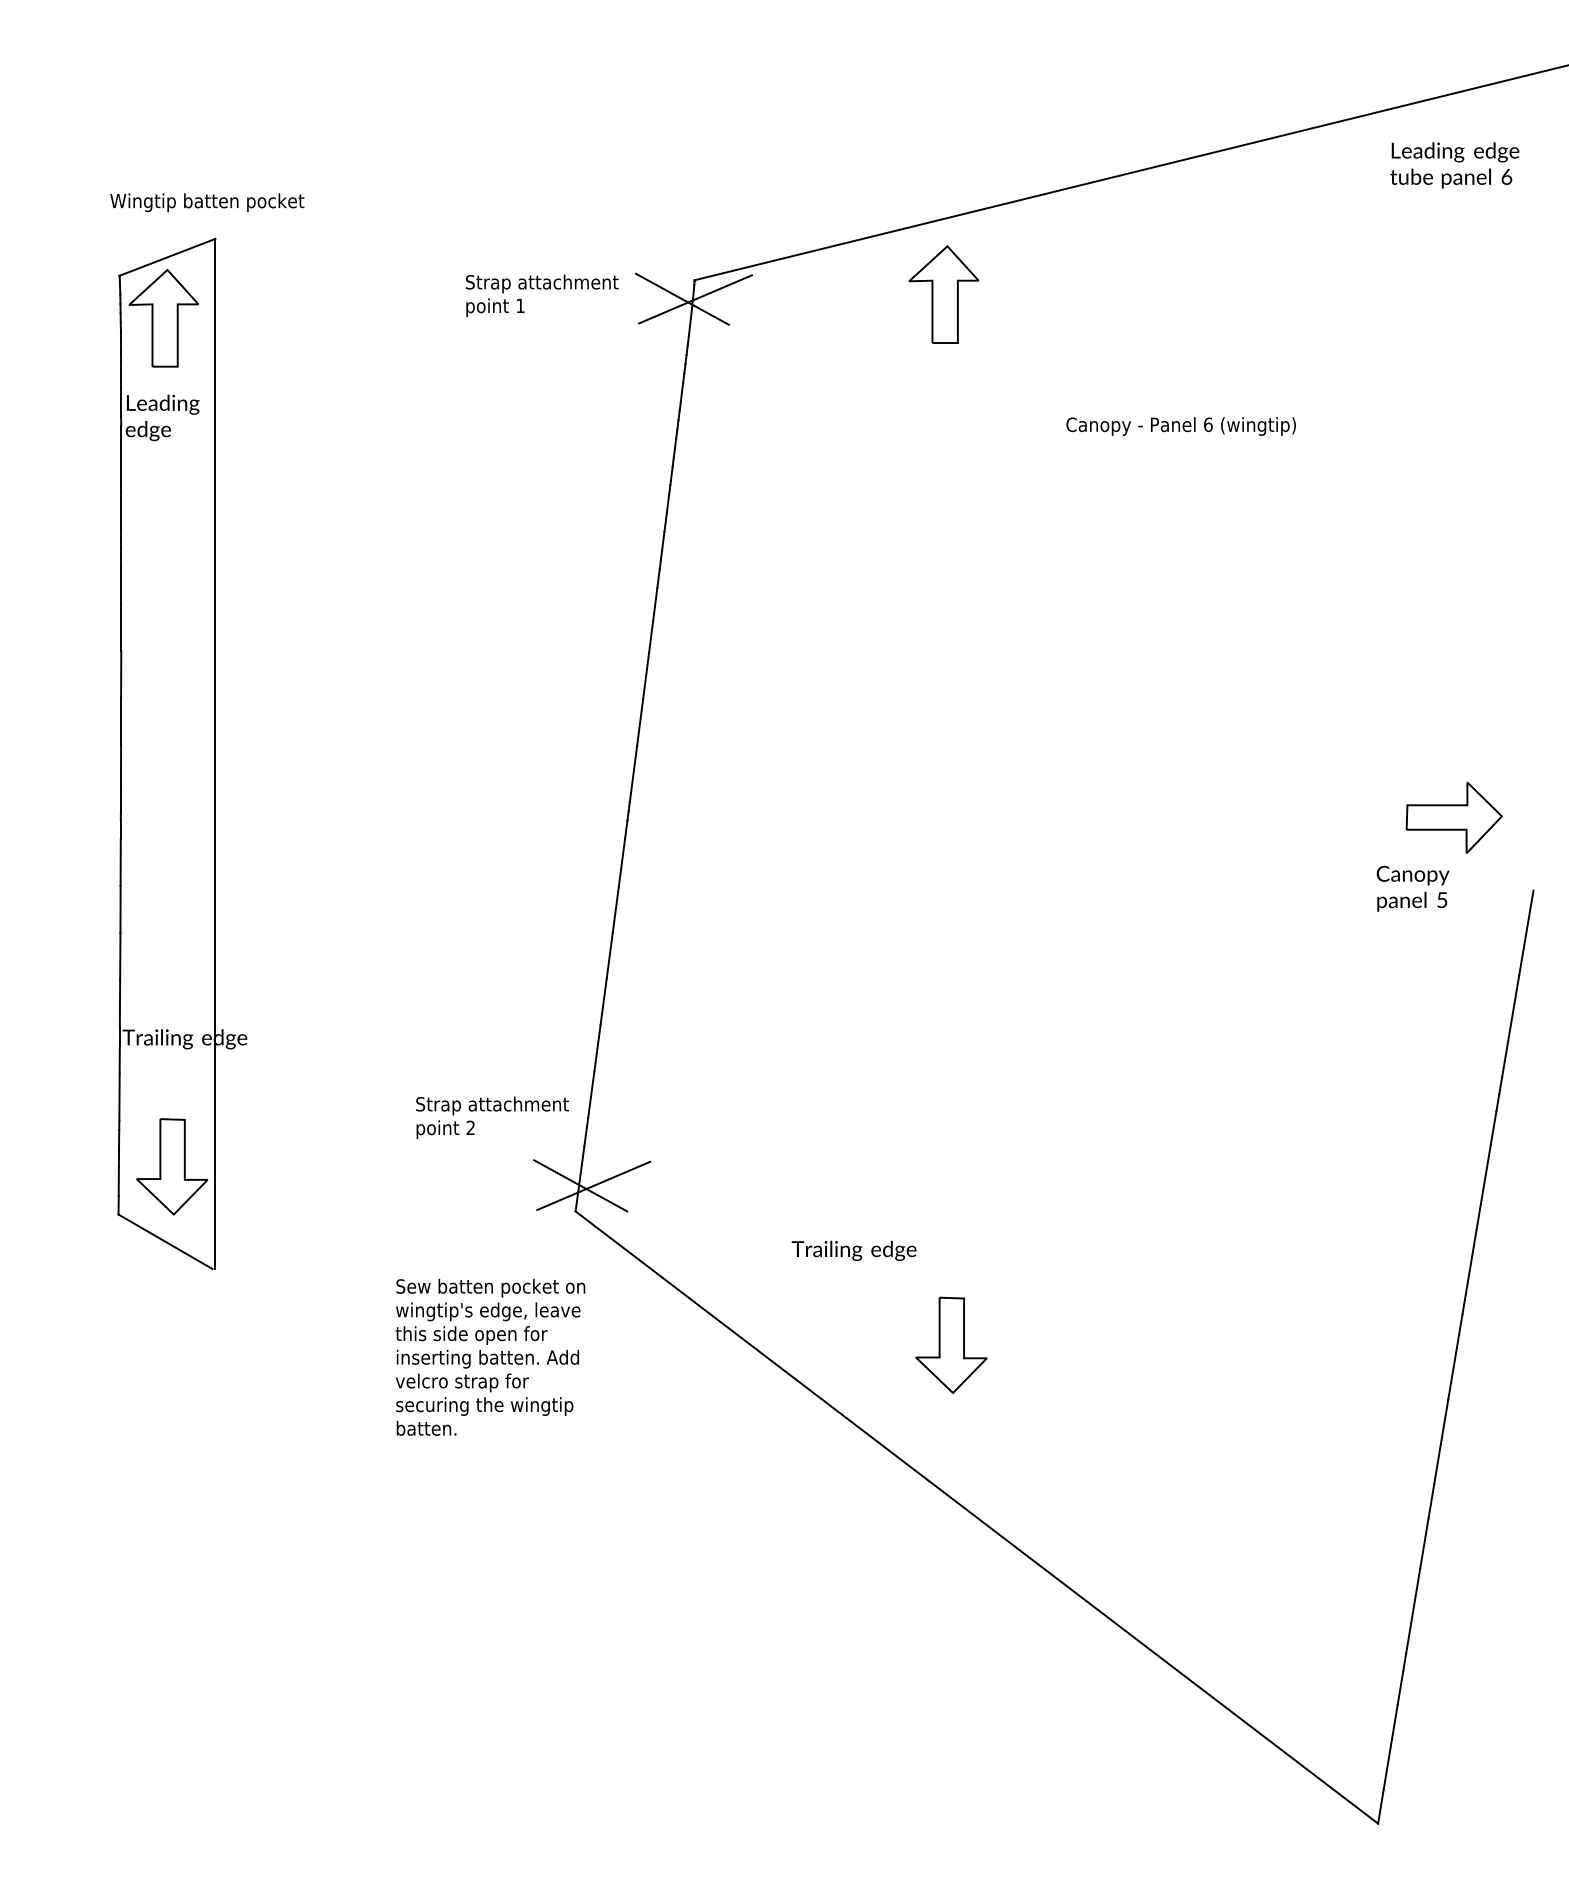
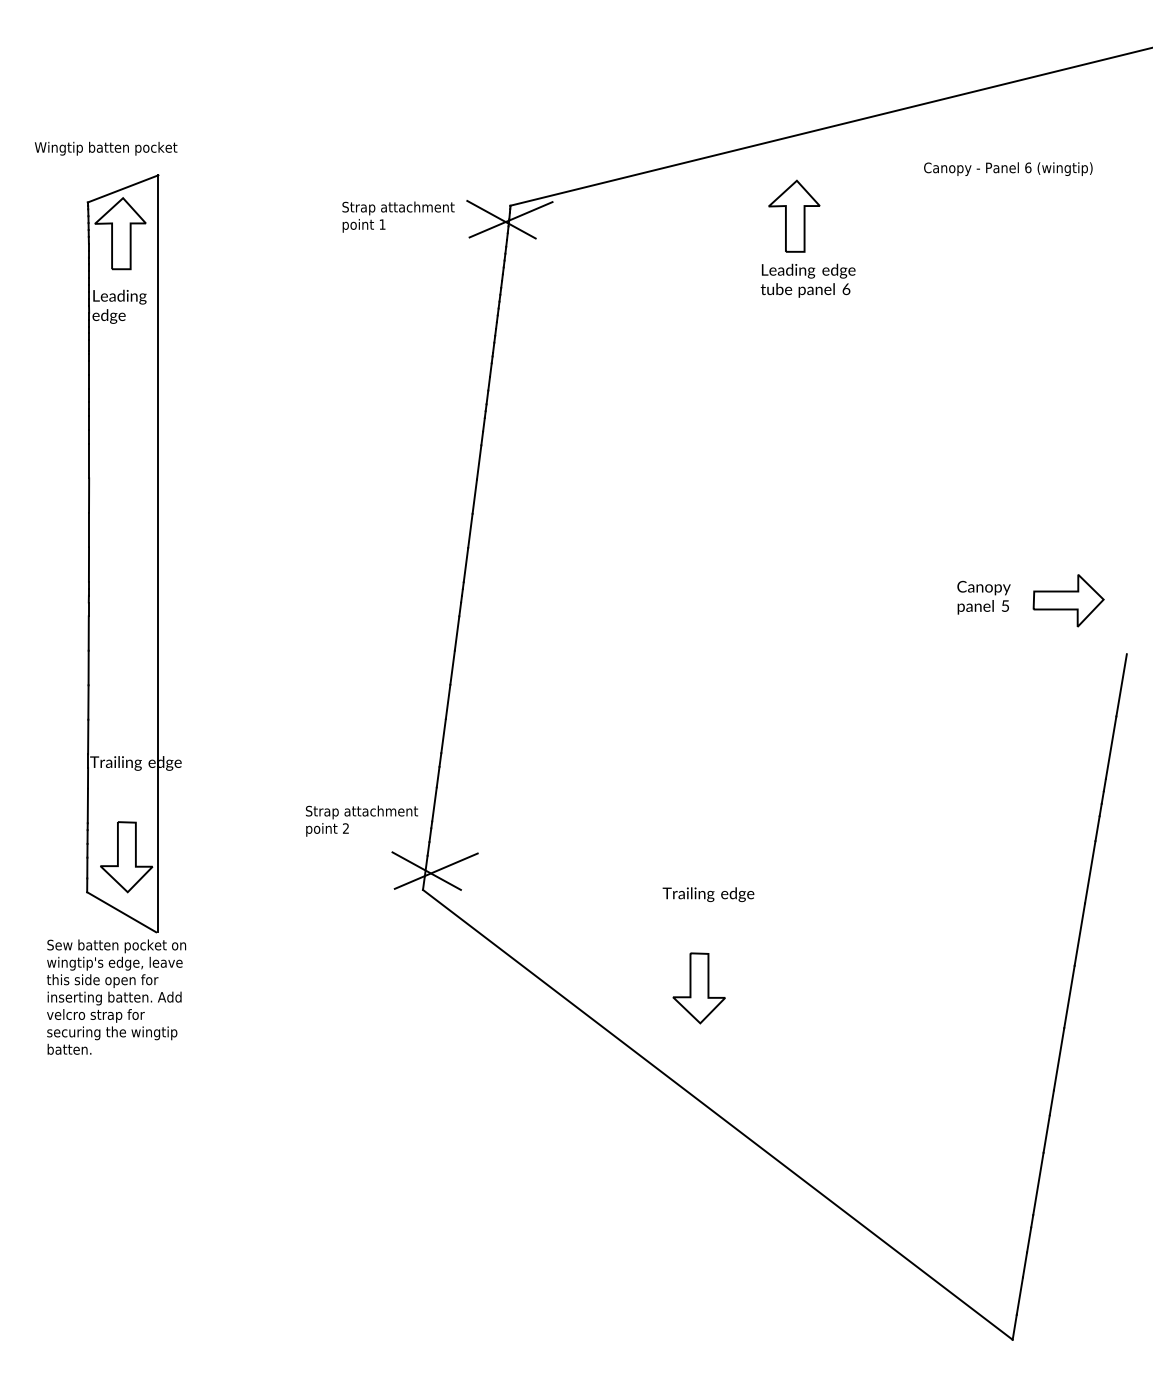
text: (1454, 165) -> (807, 280), moved
text: (207, 202) -> (106, 148), moved
part: (943, 294) -> (794, 216), moved
text: (1180, 426) -> (1007, 169), moved
text: (1412, 888) -> (983, 597), moved
text: (853, 1250) -> (708, 894), moved
text: (490, 1356) -> (116, 996), moved

